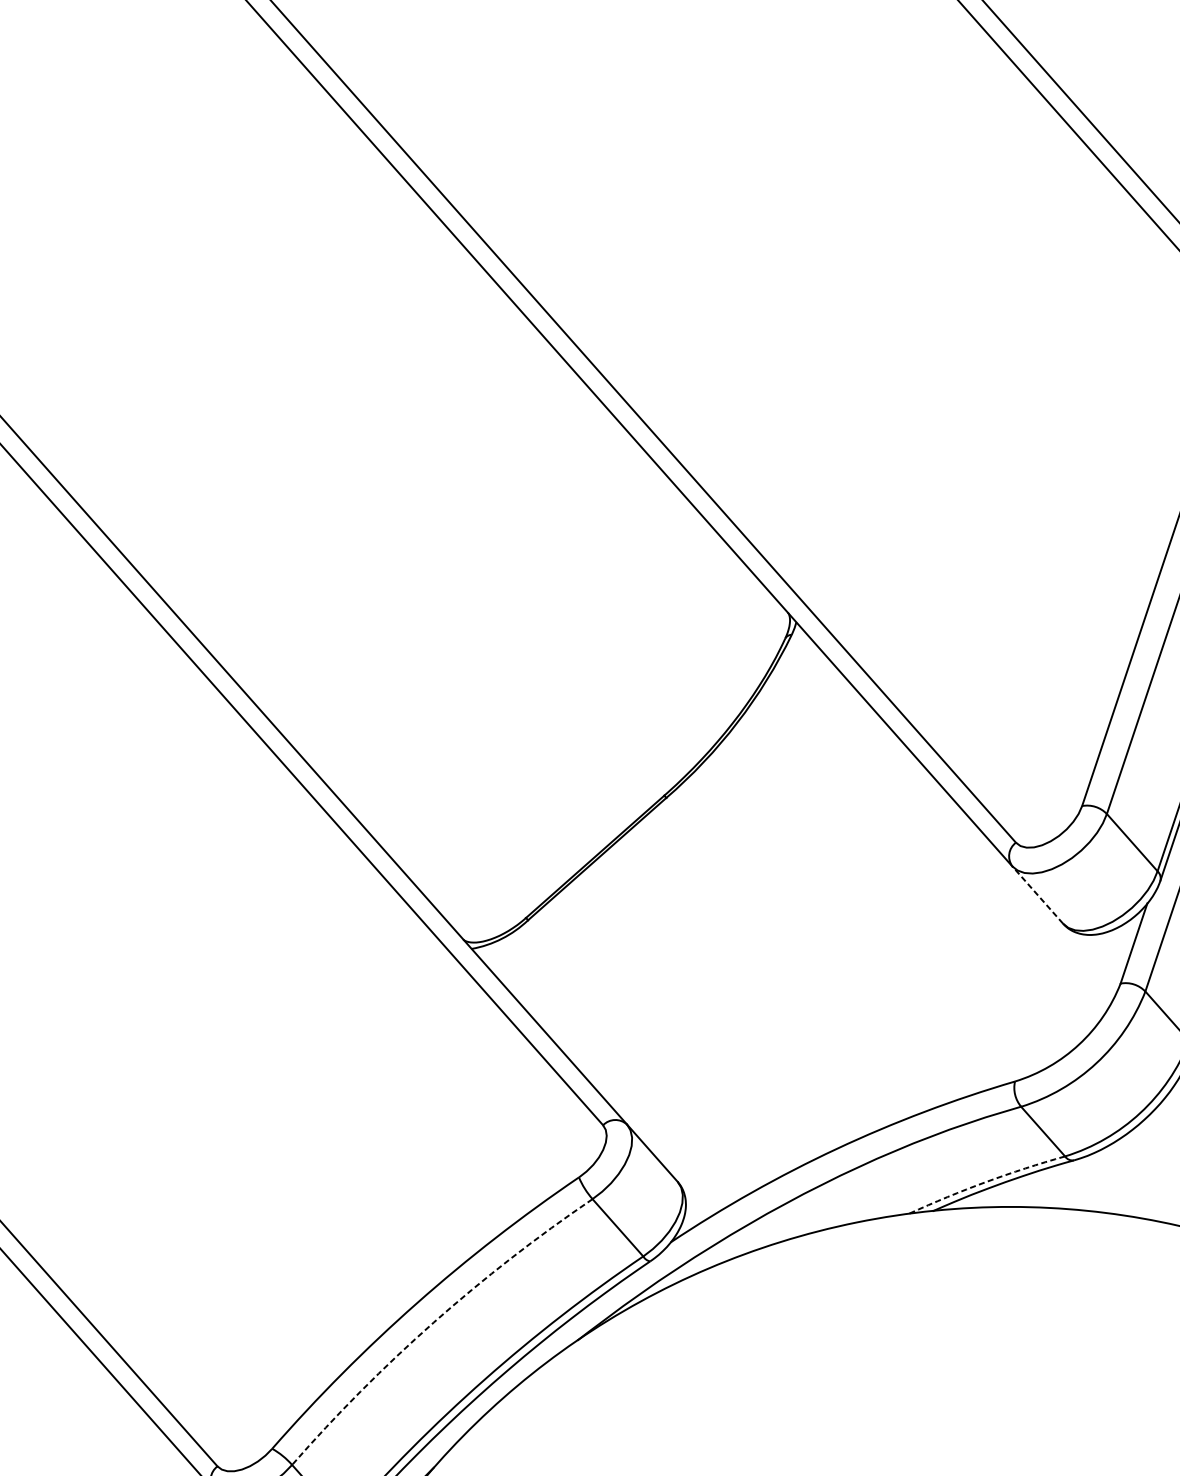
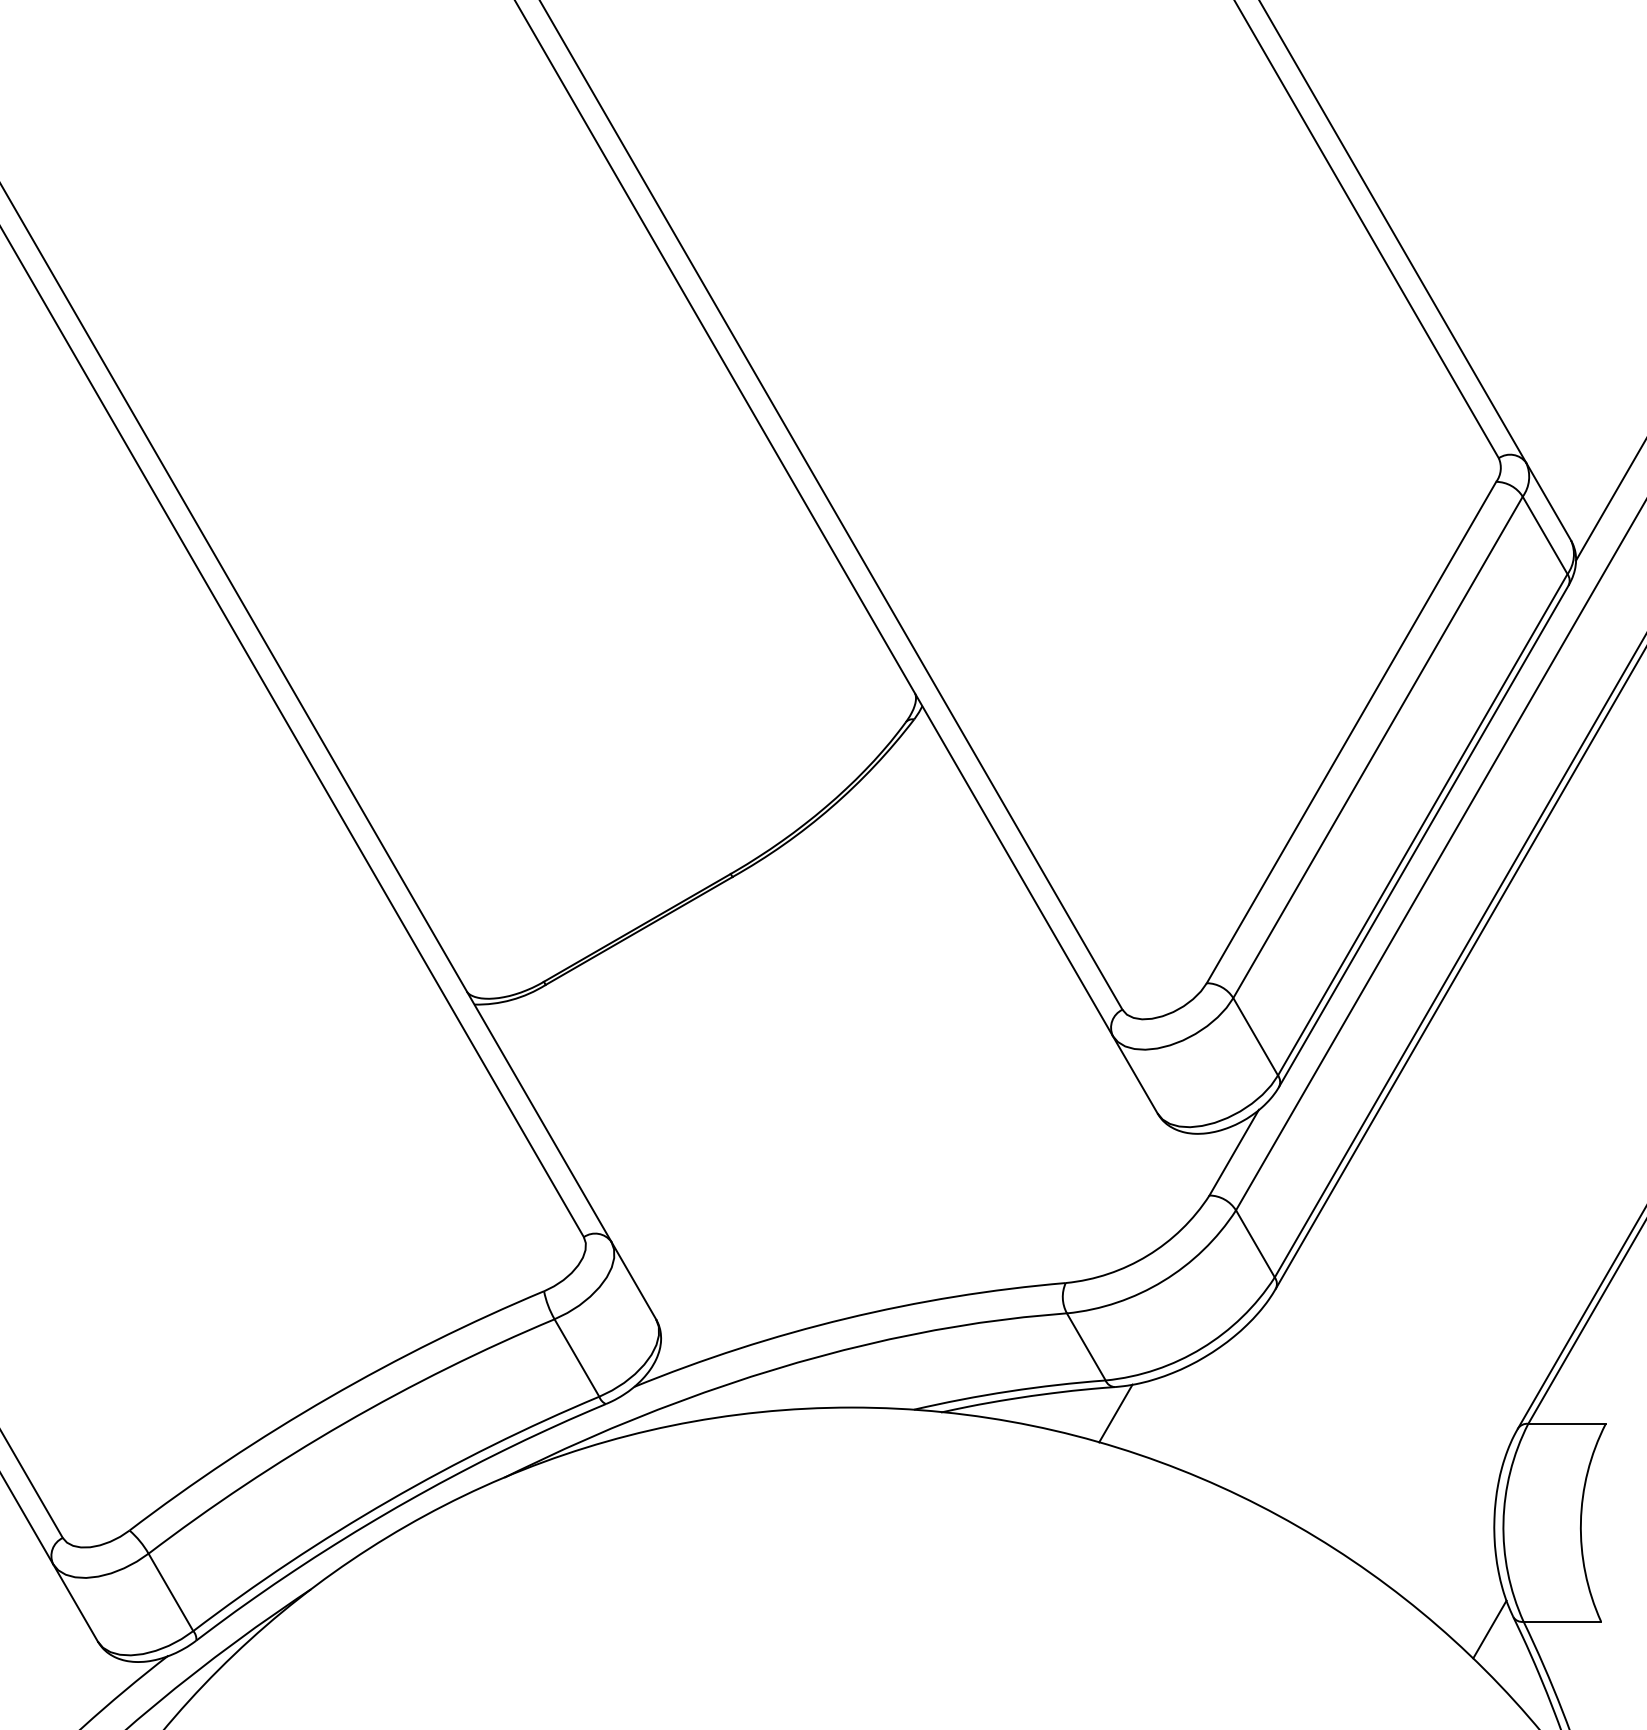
line: (1037, 894) -> (1135, 1074), dashed -> solid
arc: (986, 1182) -> (1009, 1391), dashed -> solid
line: (1078, 1182) -> (1115, 1413), added
arc: (434, 1322) -> (344, 1423), dashed -> solid

